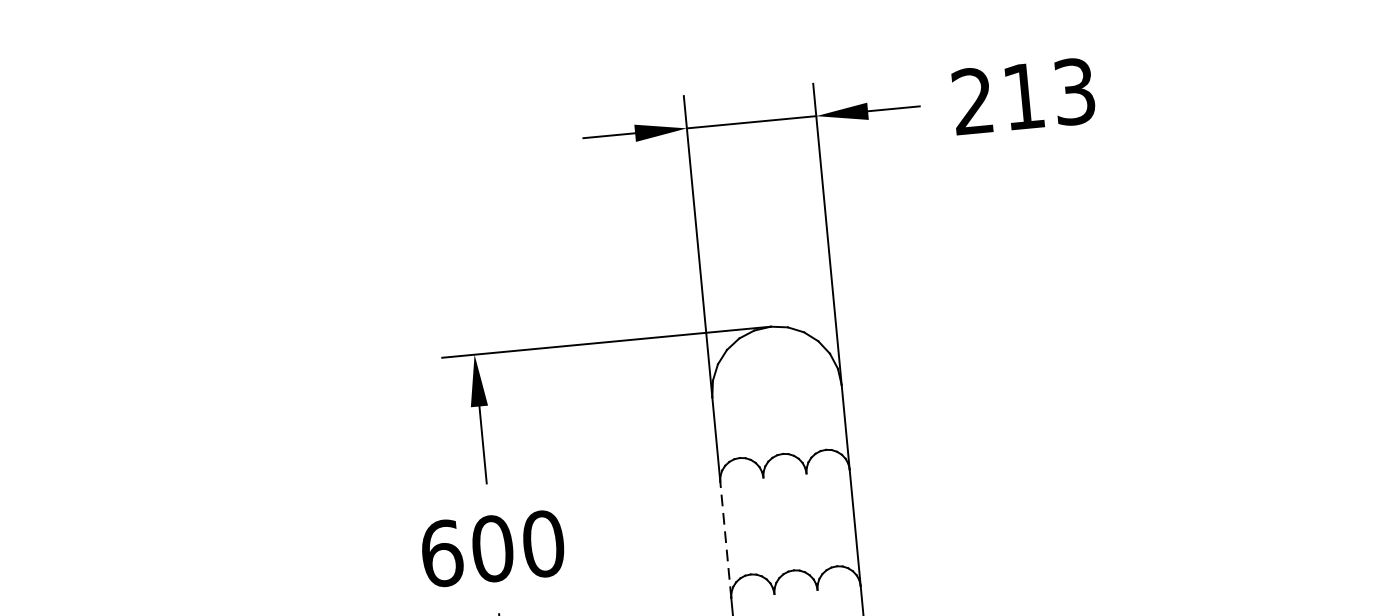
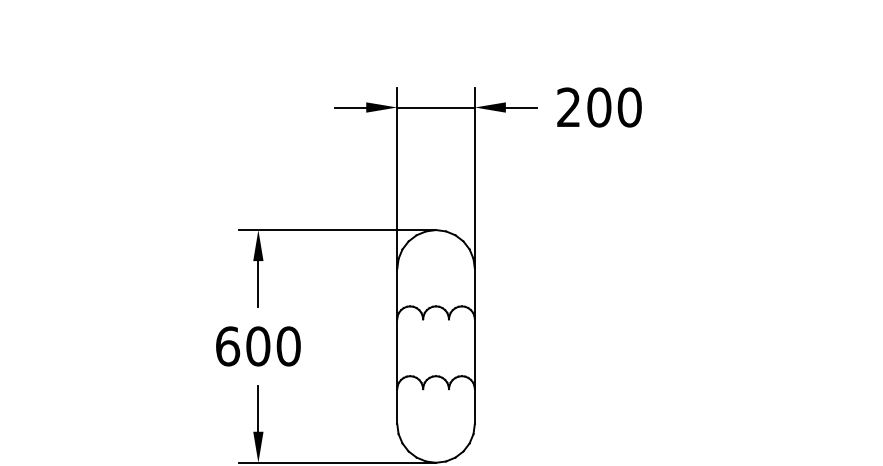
text: (1049, 94) -> (614, 107), 213 -> 200
line: (726, 540) -> (397, 354), dashed -> solid

